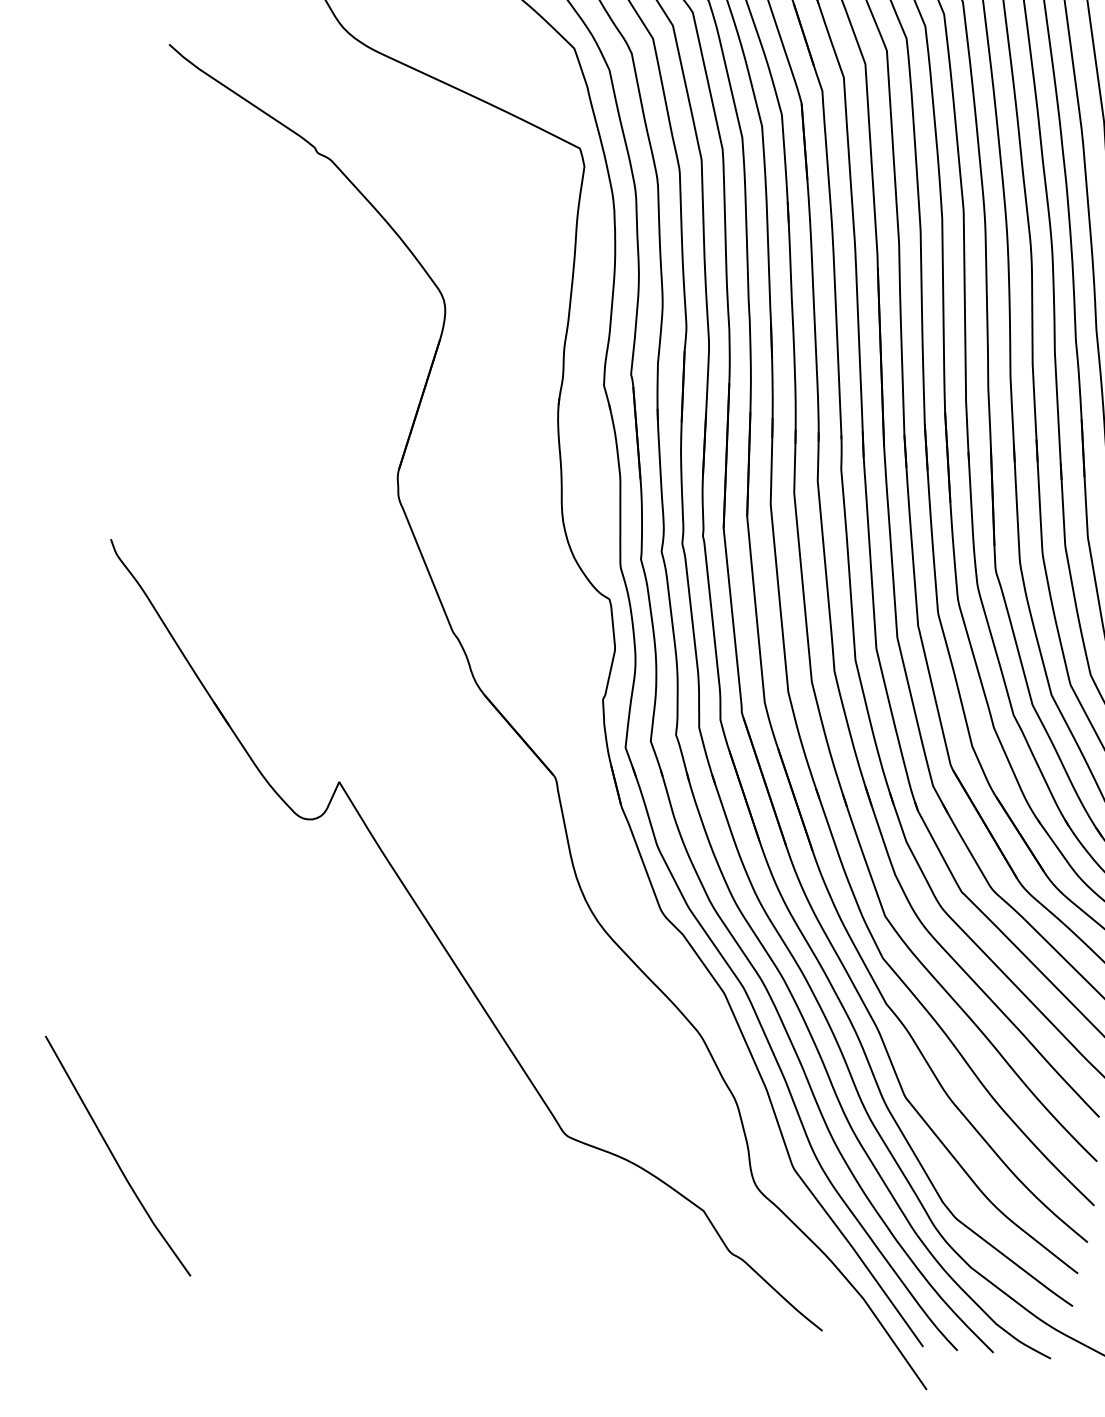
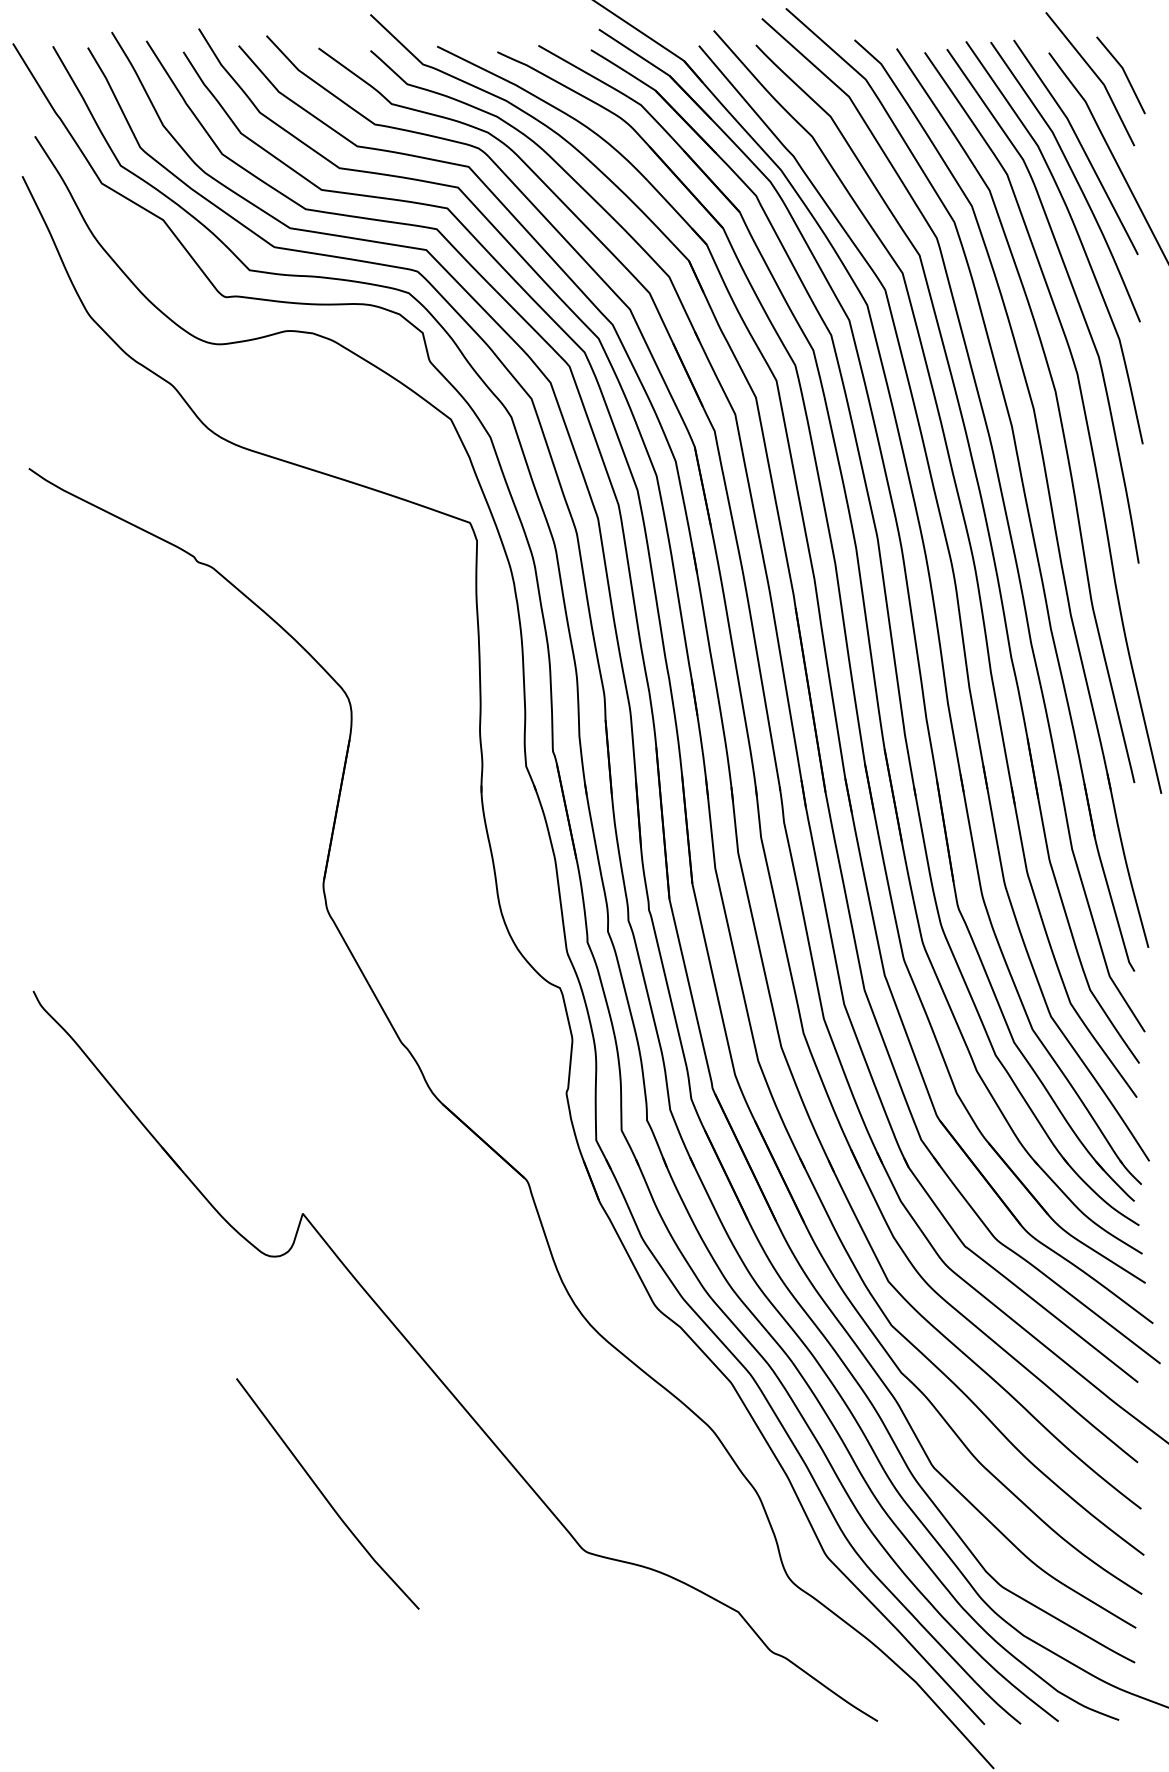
curve: (114, 1157) -> (324, 1495), moved

